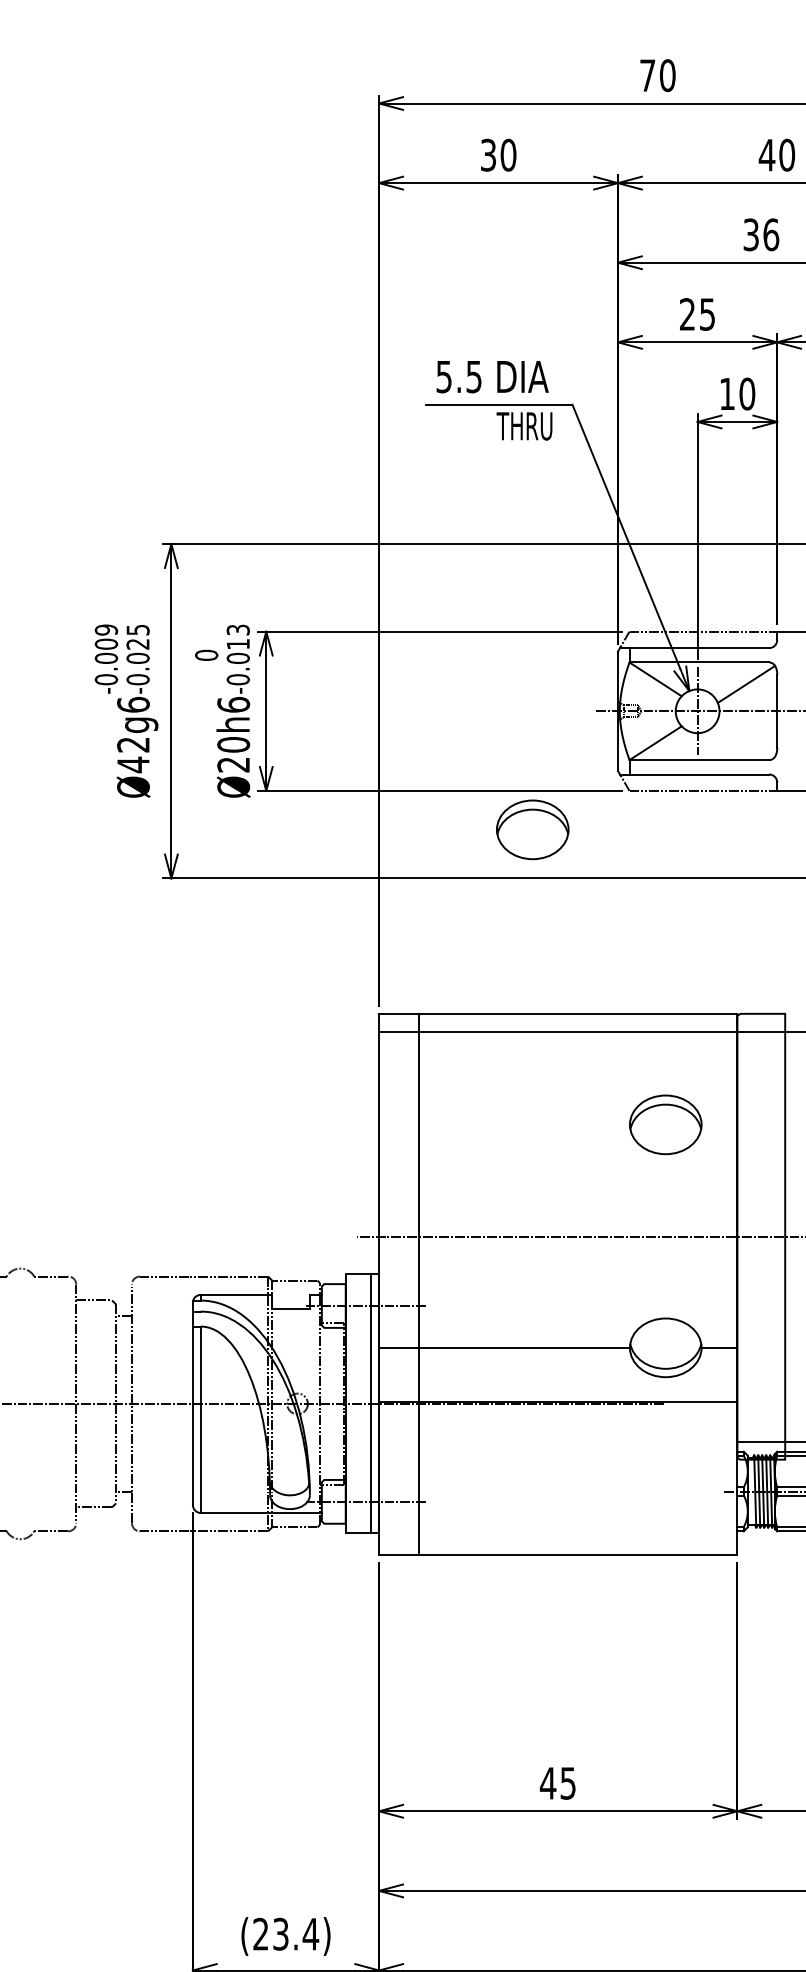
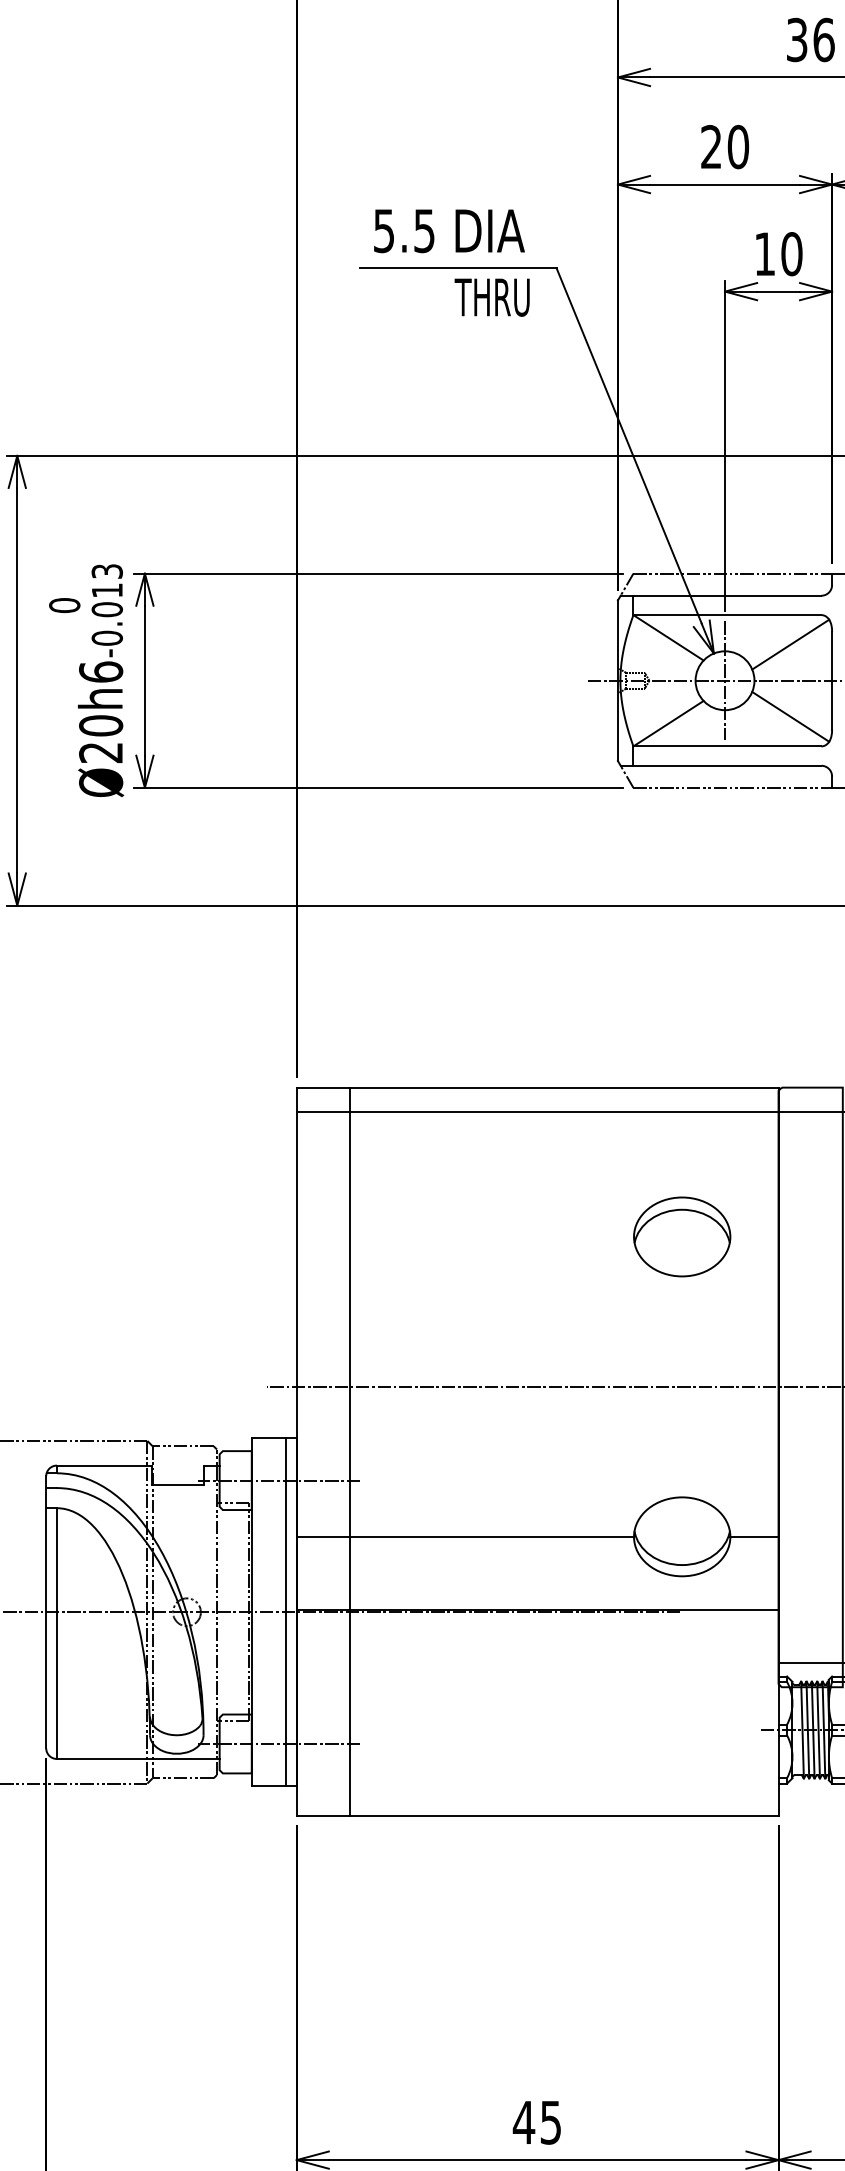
text: (707, 314) -> (738, 147), 25 -> 20
line: (746, 737) -> (790, 715), added
part: (532, 829) -> (502, 839), removed

